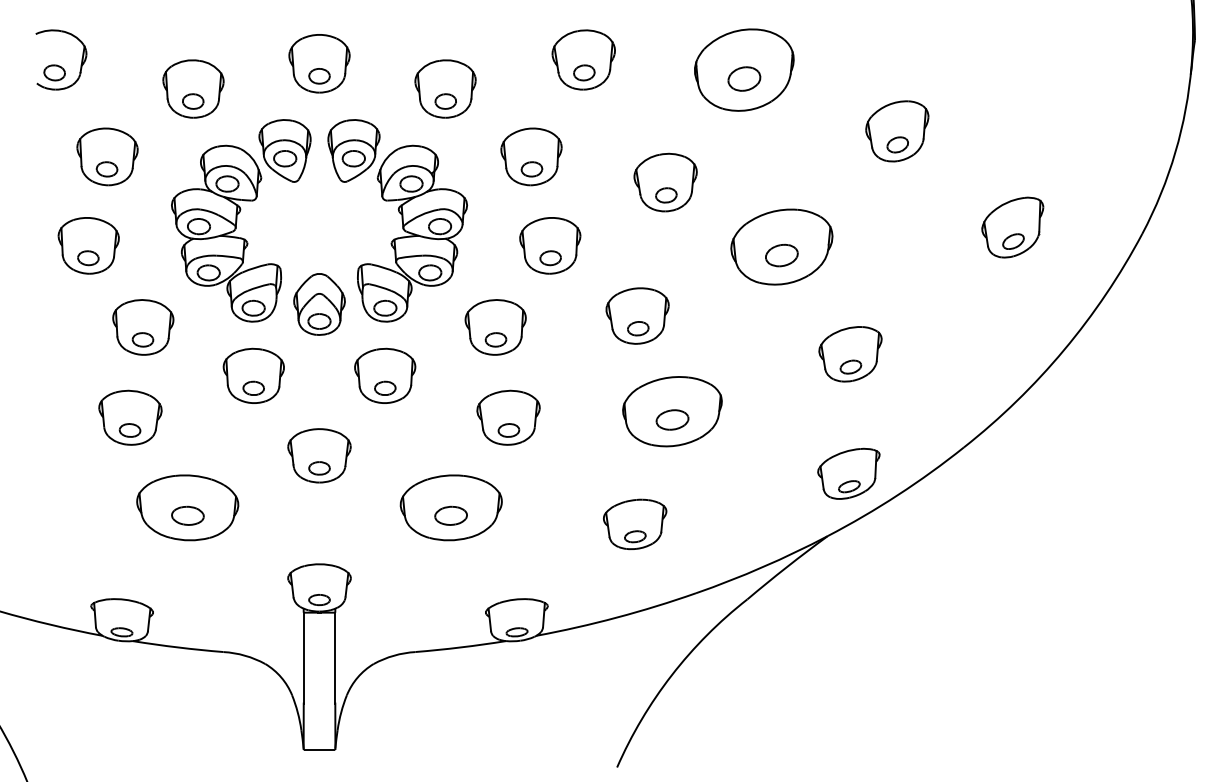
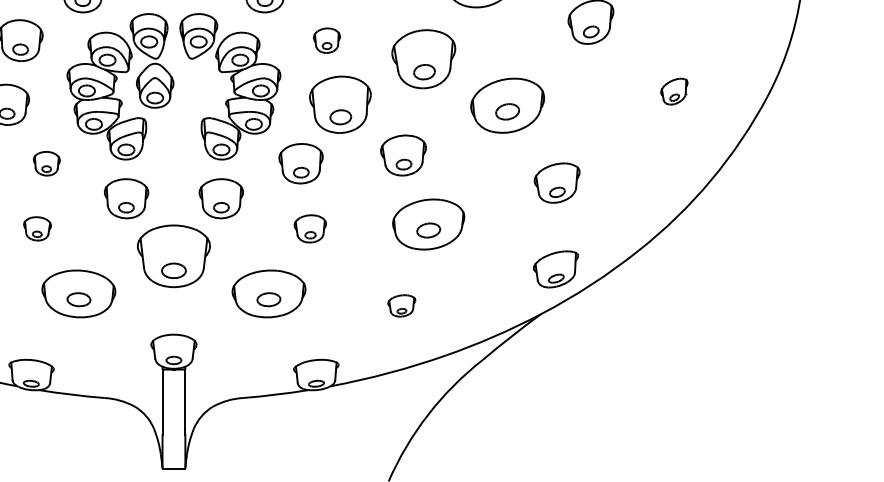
part: (531, 156) -> (326, 40), size x0.6
part: (665, 182) -> (423, 59), size x1.4
part: (1012, 227) -> (674, 91), size x0.6
part: (550, 245) -> (340, 104), size x1.4
part: (319, 304) -> (155, 85), moved
part: (143, 327) -> (46, 163), size x0.6
part: (130, 417) -> (37, 228), size x0.6
part: (508, 417) -> (310, 228), size x0.7
part: (319, 455) -> (173, 256), size x1.6
part: (635, 524) -> (401, 305), size x0.6

